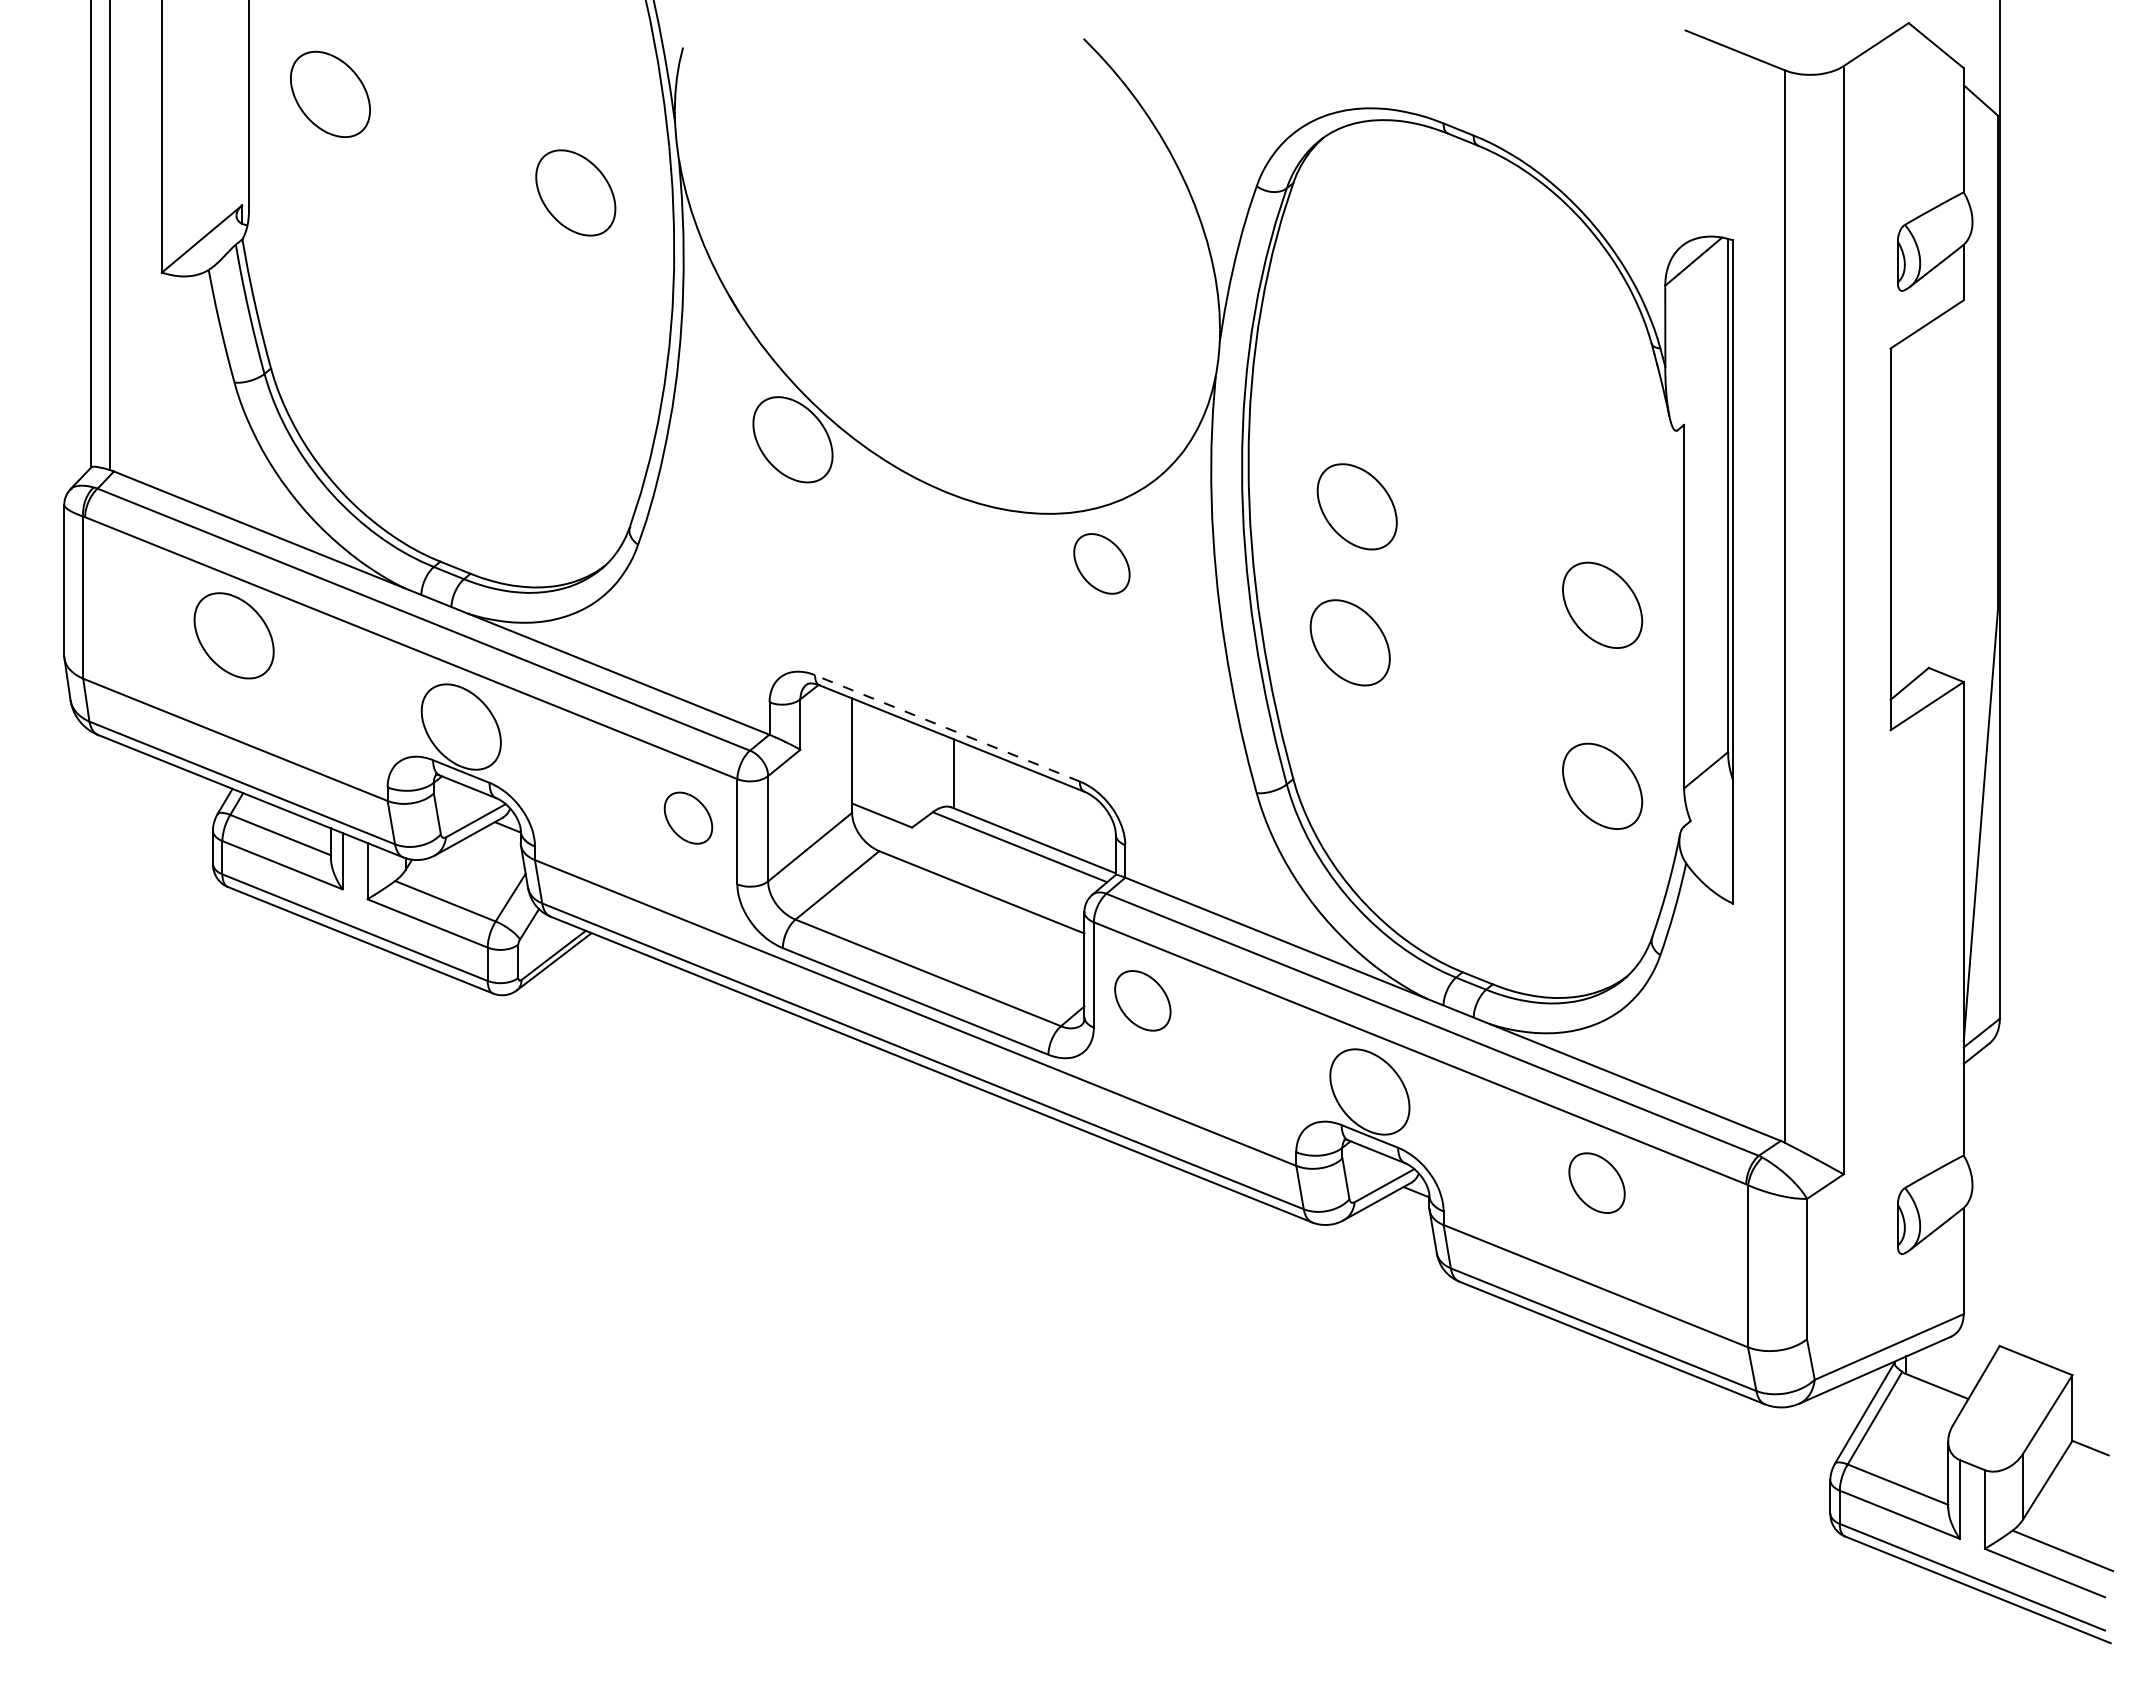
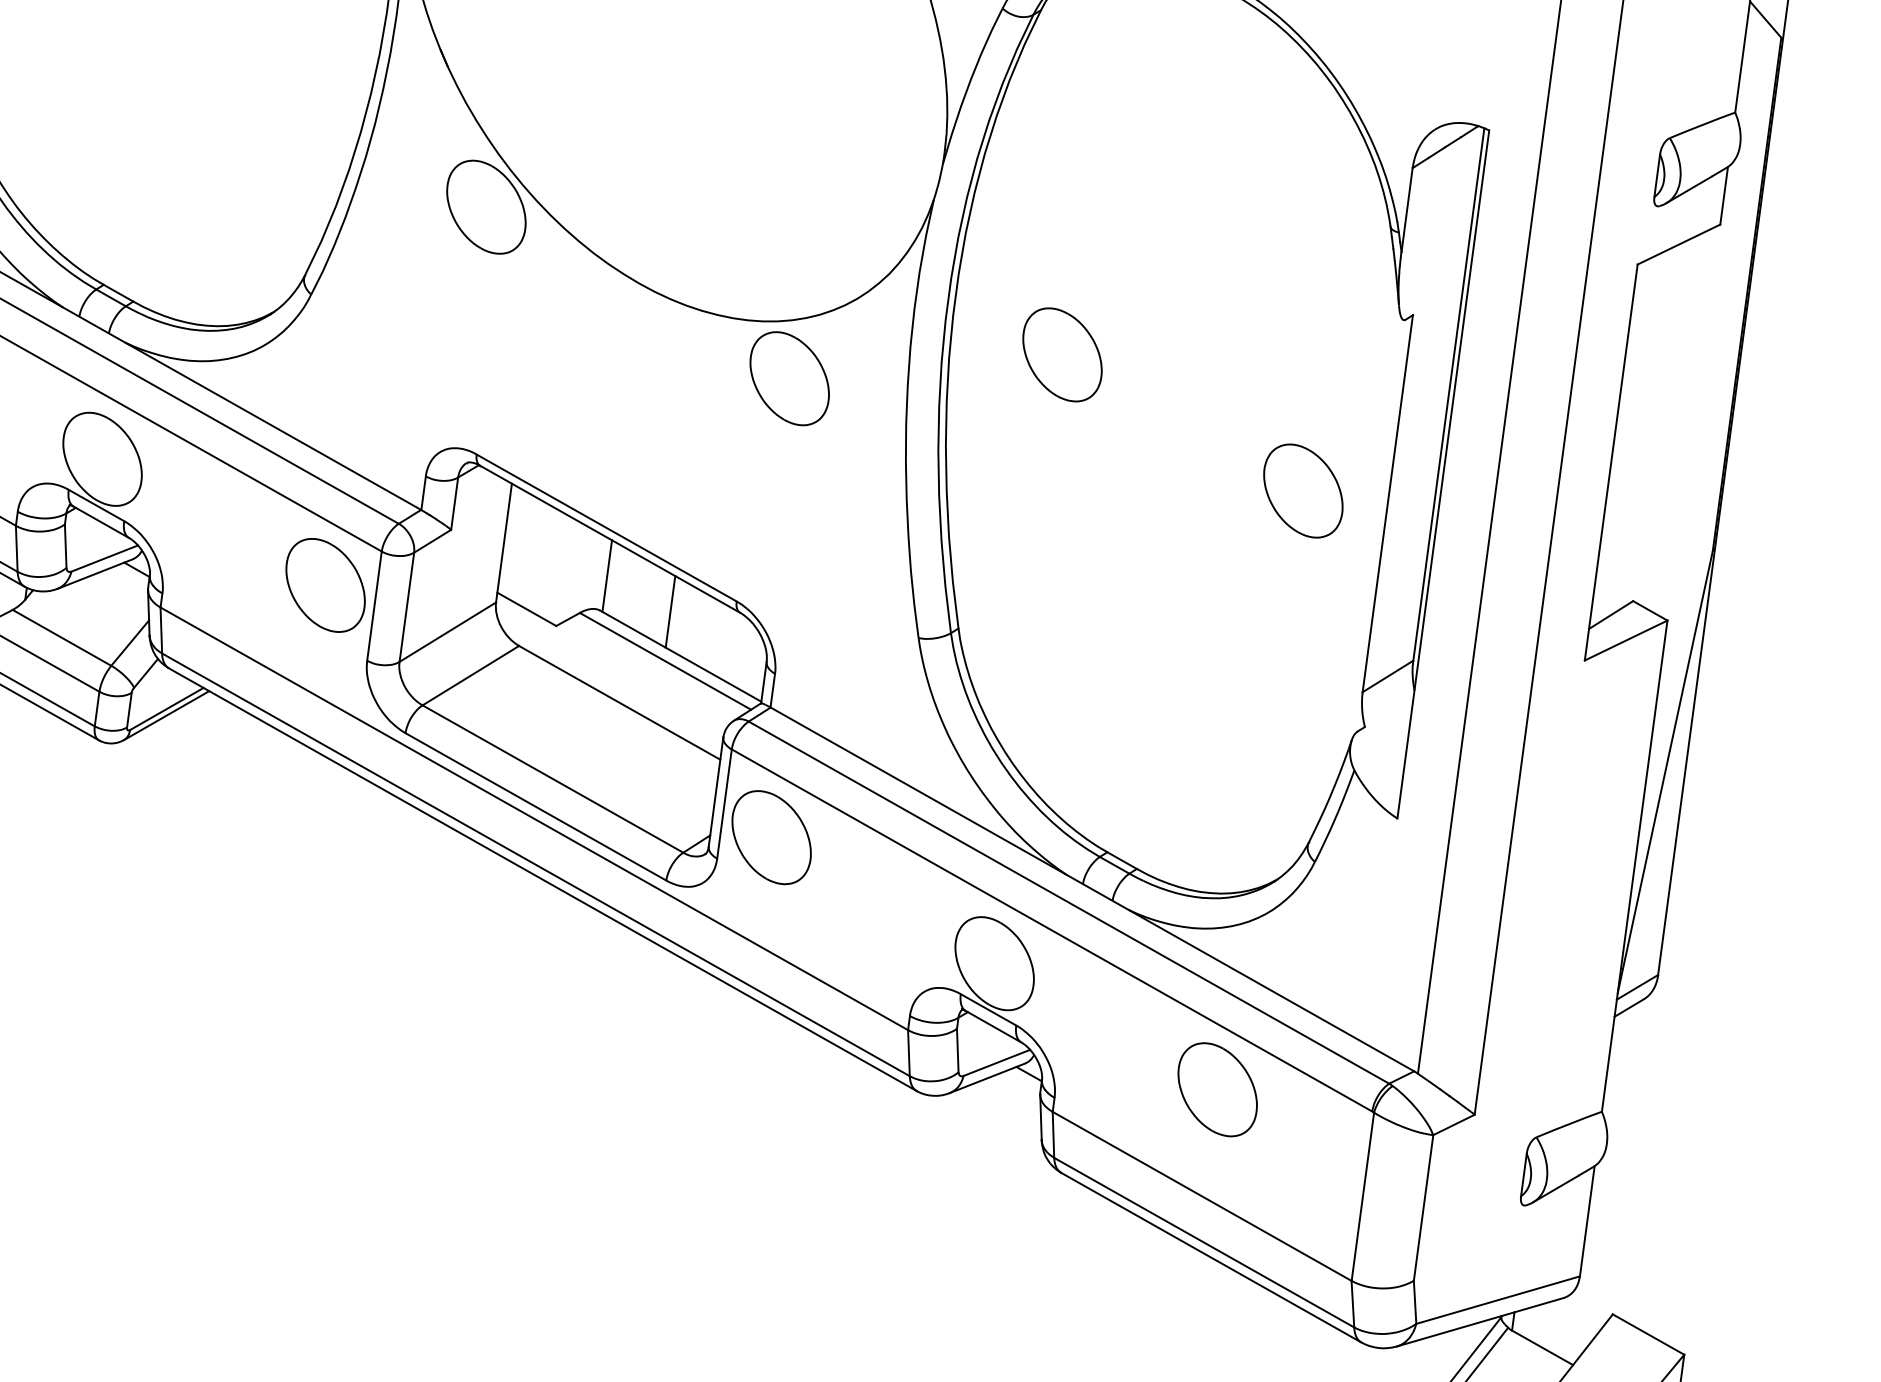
part: (1101, 563) -> (789, 378), size x1.43
part: (1349, 642) -> (1035, 494), removed
line: (947, 728) -> (606, 528), dashed -> solid
part: (1602, 785) -> (1278, 677), removed
line: (1018, 799) -> (670, 611), added
part: (688, 817) -> (325, 584), size x1.67
part: (1142, 1000) -> (771, 837), size x1.43
part: (1596, 1182) -> (1217, 1088), size x1.43

